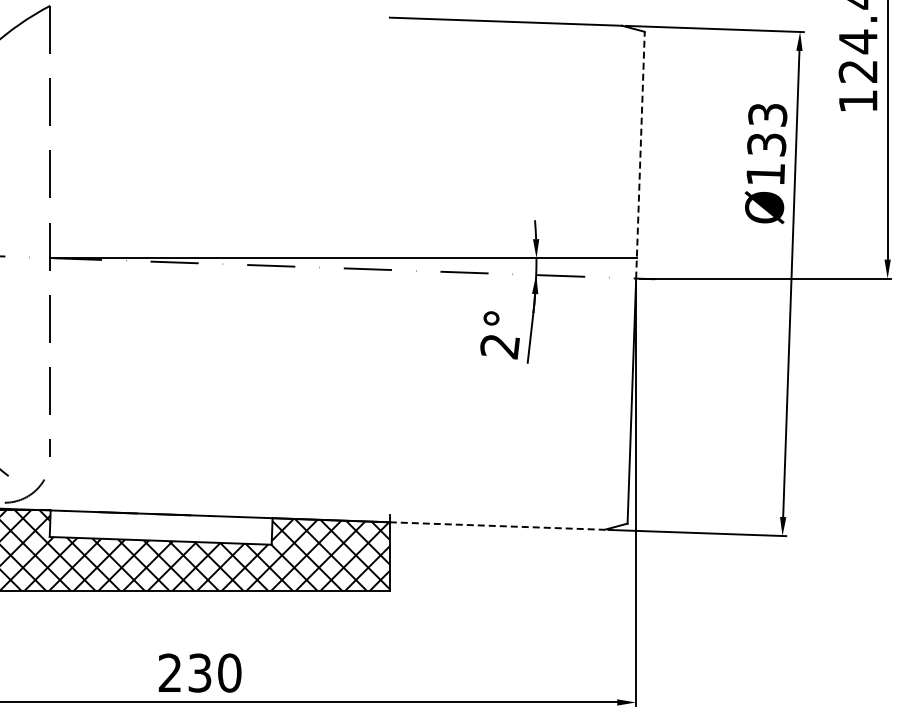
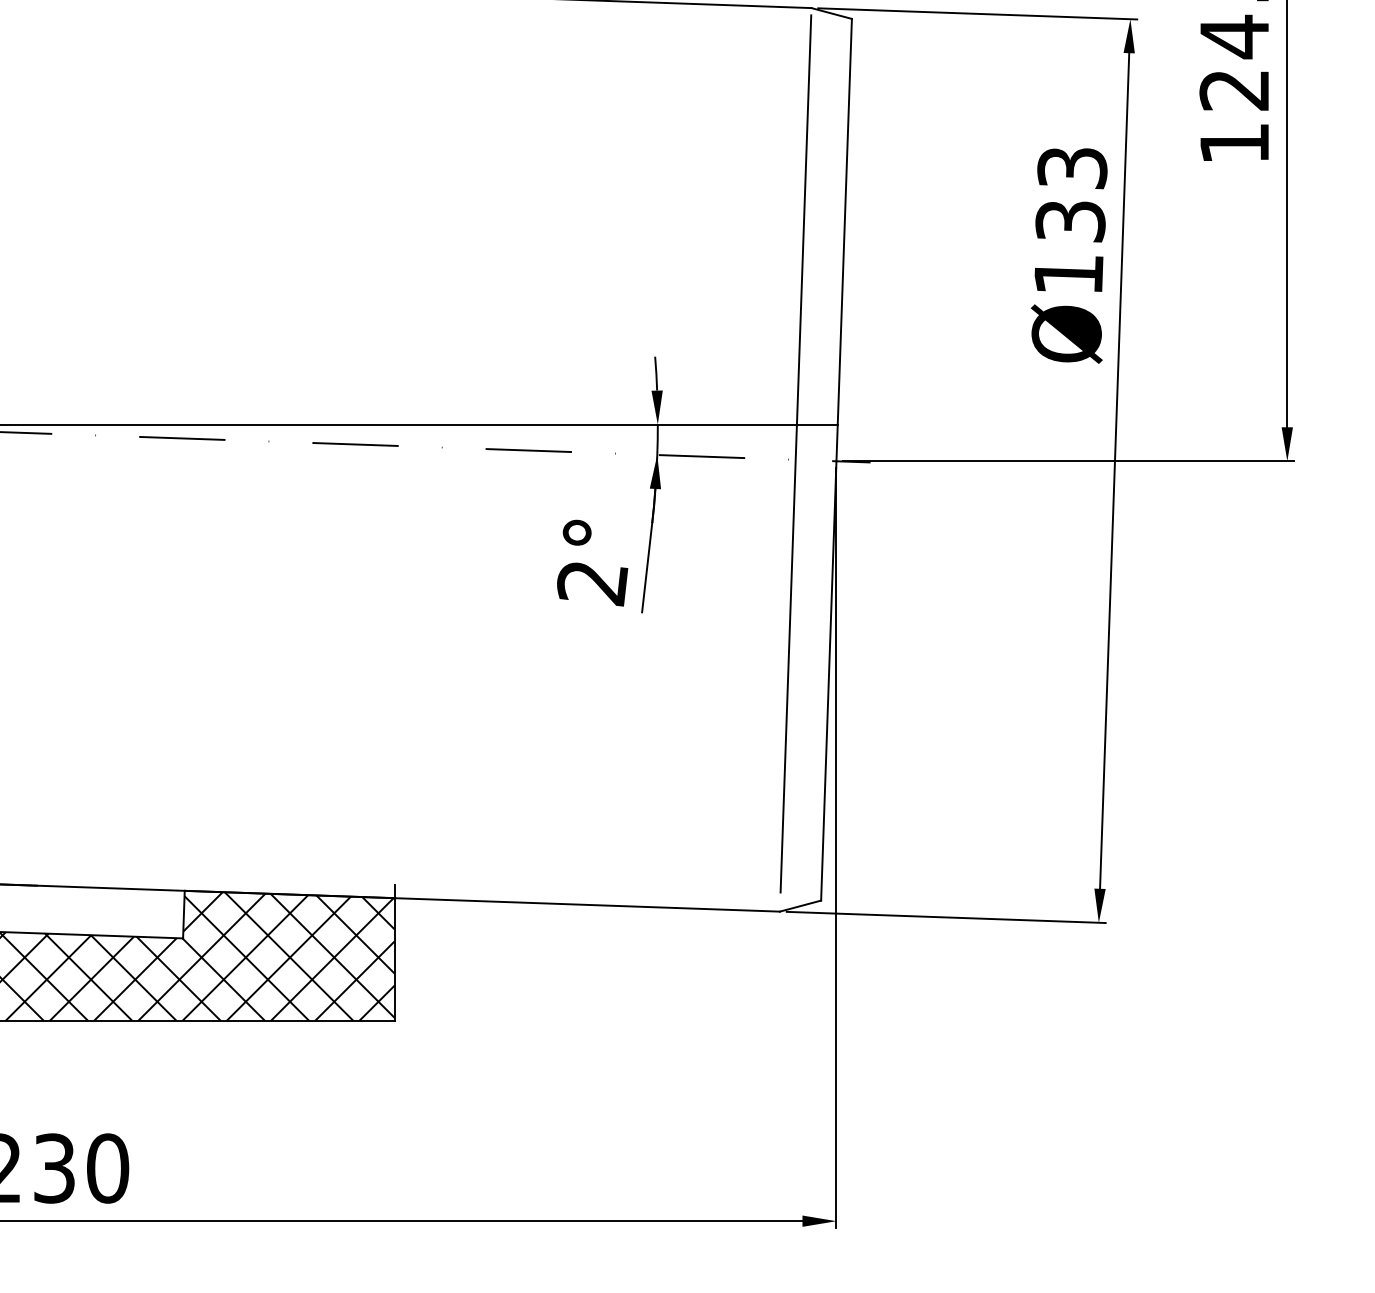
line: (640, 154) -> (844, 238), dashed -> solid
line: (613, 274) -> (795, 453), added
line: (497, 526) -> (587, 905), dashed -> solid

